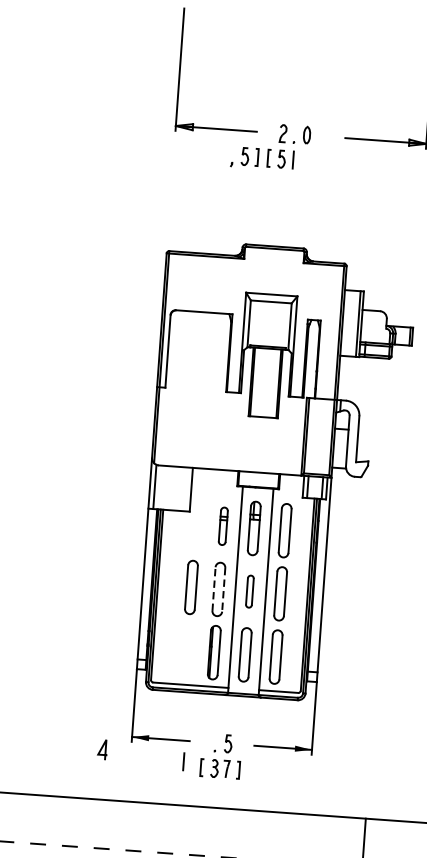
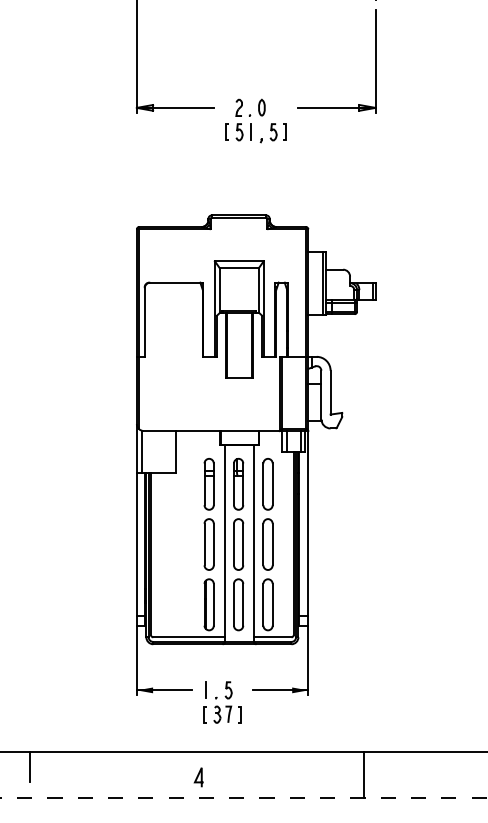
part: (243, 157) -> (272, 133), moved
part: (222, 526) -> (208, 484), size x1.43
part: (190, 587) -> (182, 544), removed
line: (213, 589) -> (204, 544), dashed -> solid
line: (223, 589) -> (213, 544), dashed -> solid
part: (249, 591) -> (238, 544), size x1.67
line: (102, 749) -> (198, 777), moved
line: (183, 760) -> (205, 689), moved
line: (14, 808) -> (30, 766), added

